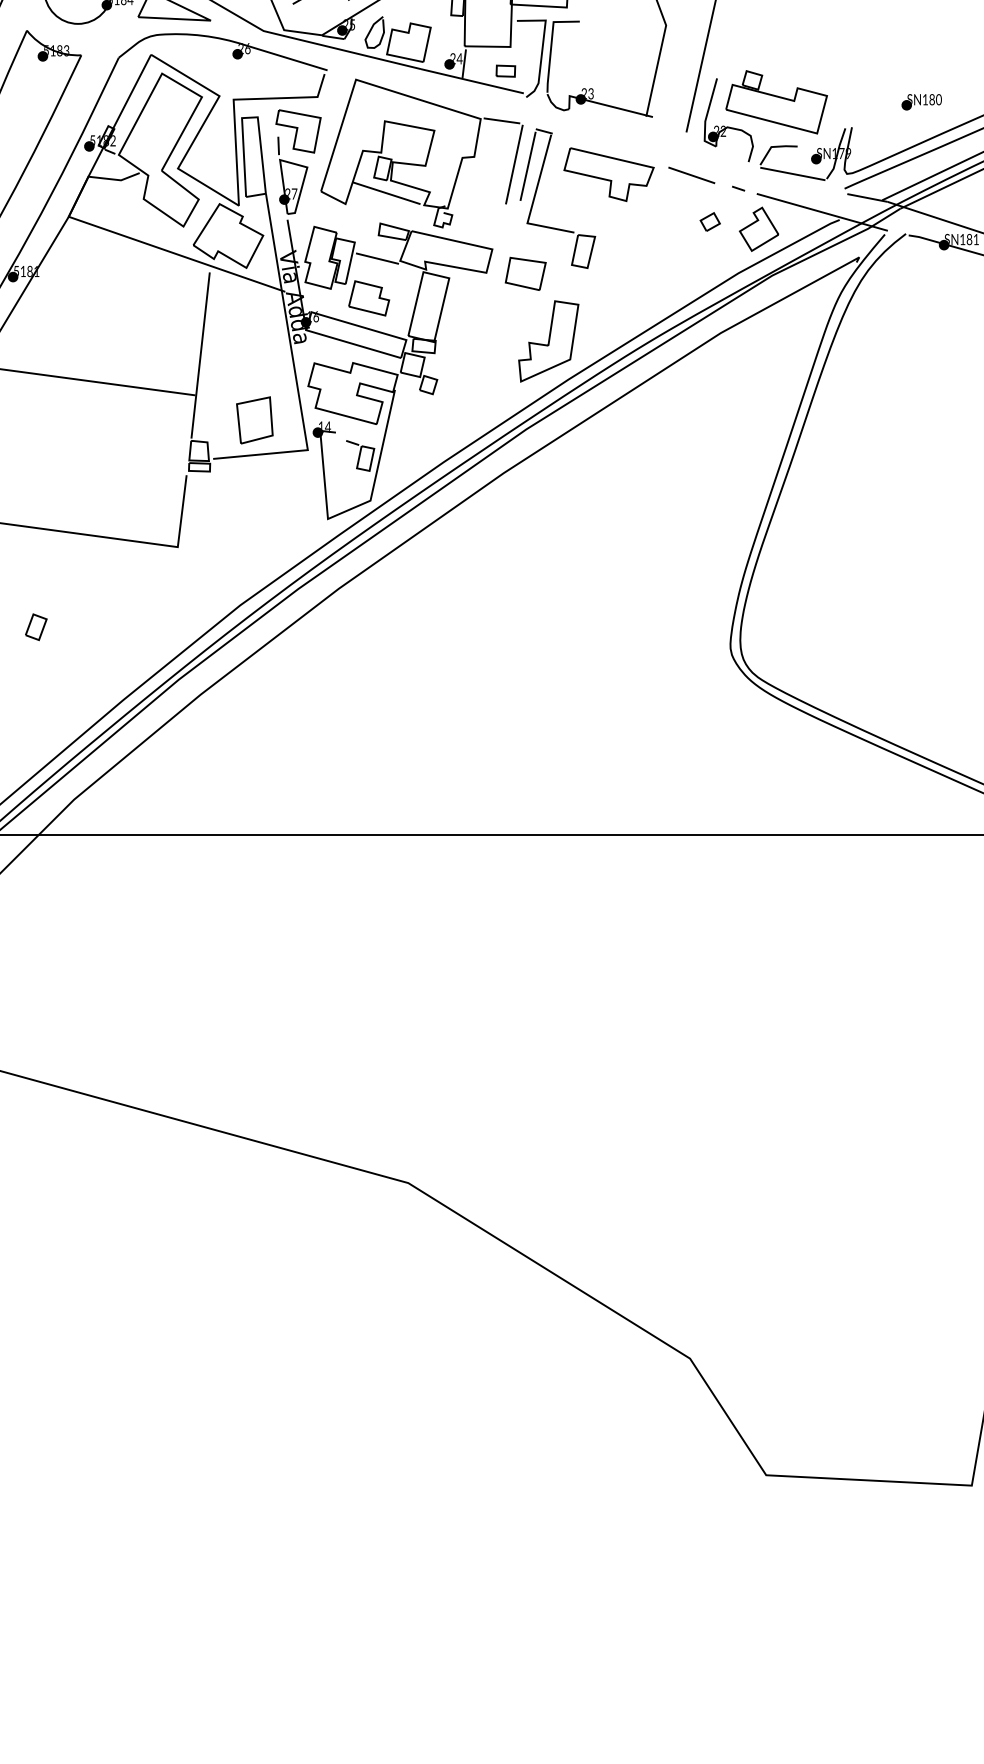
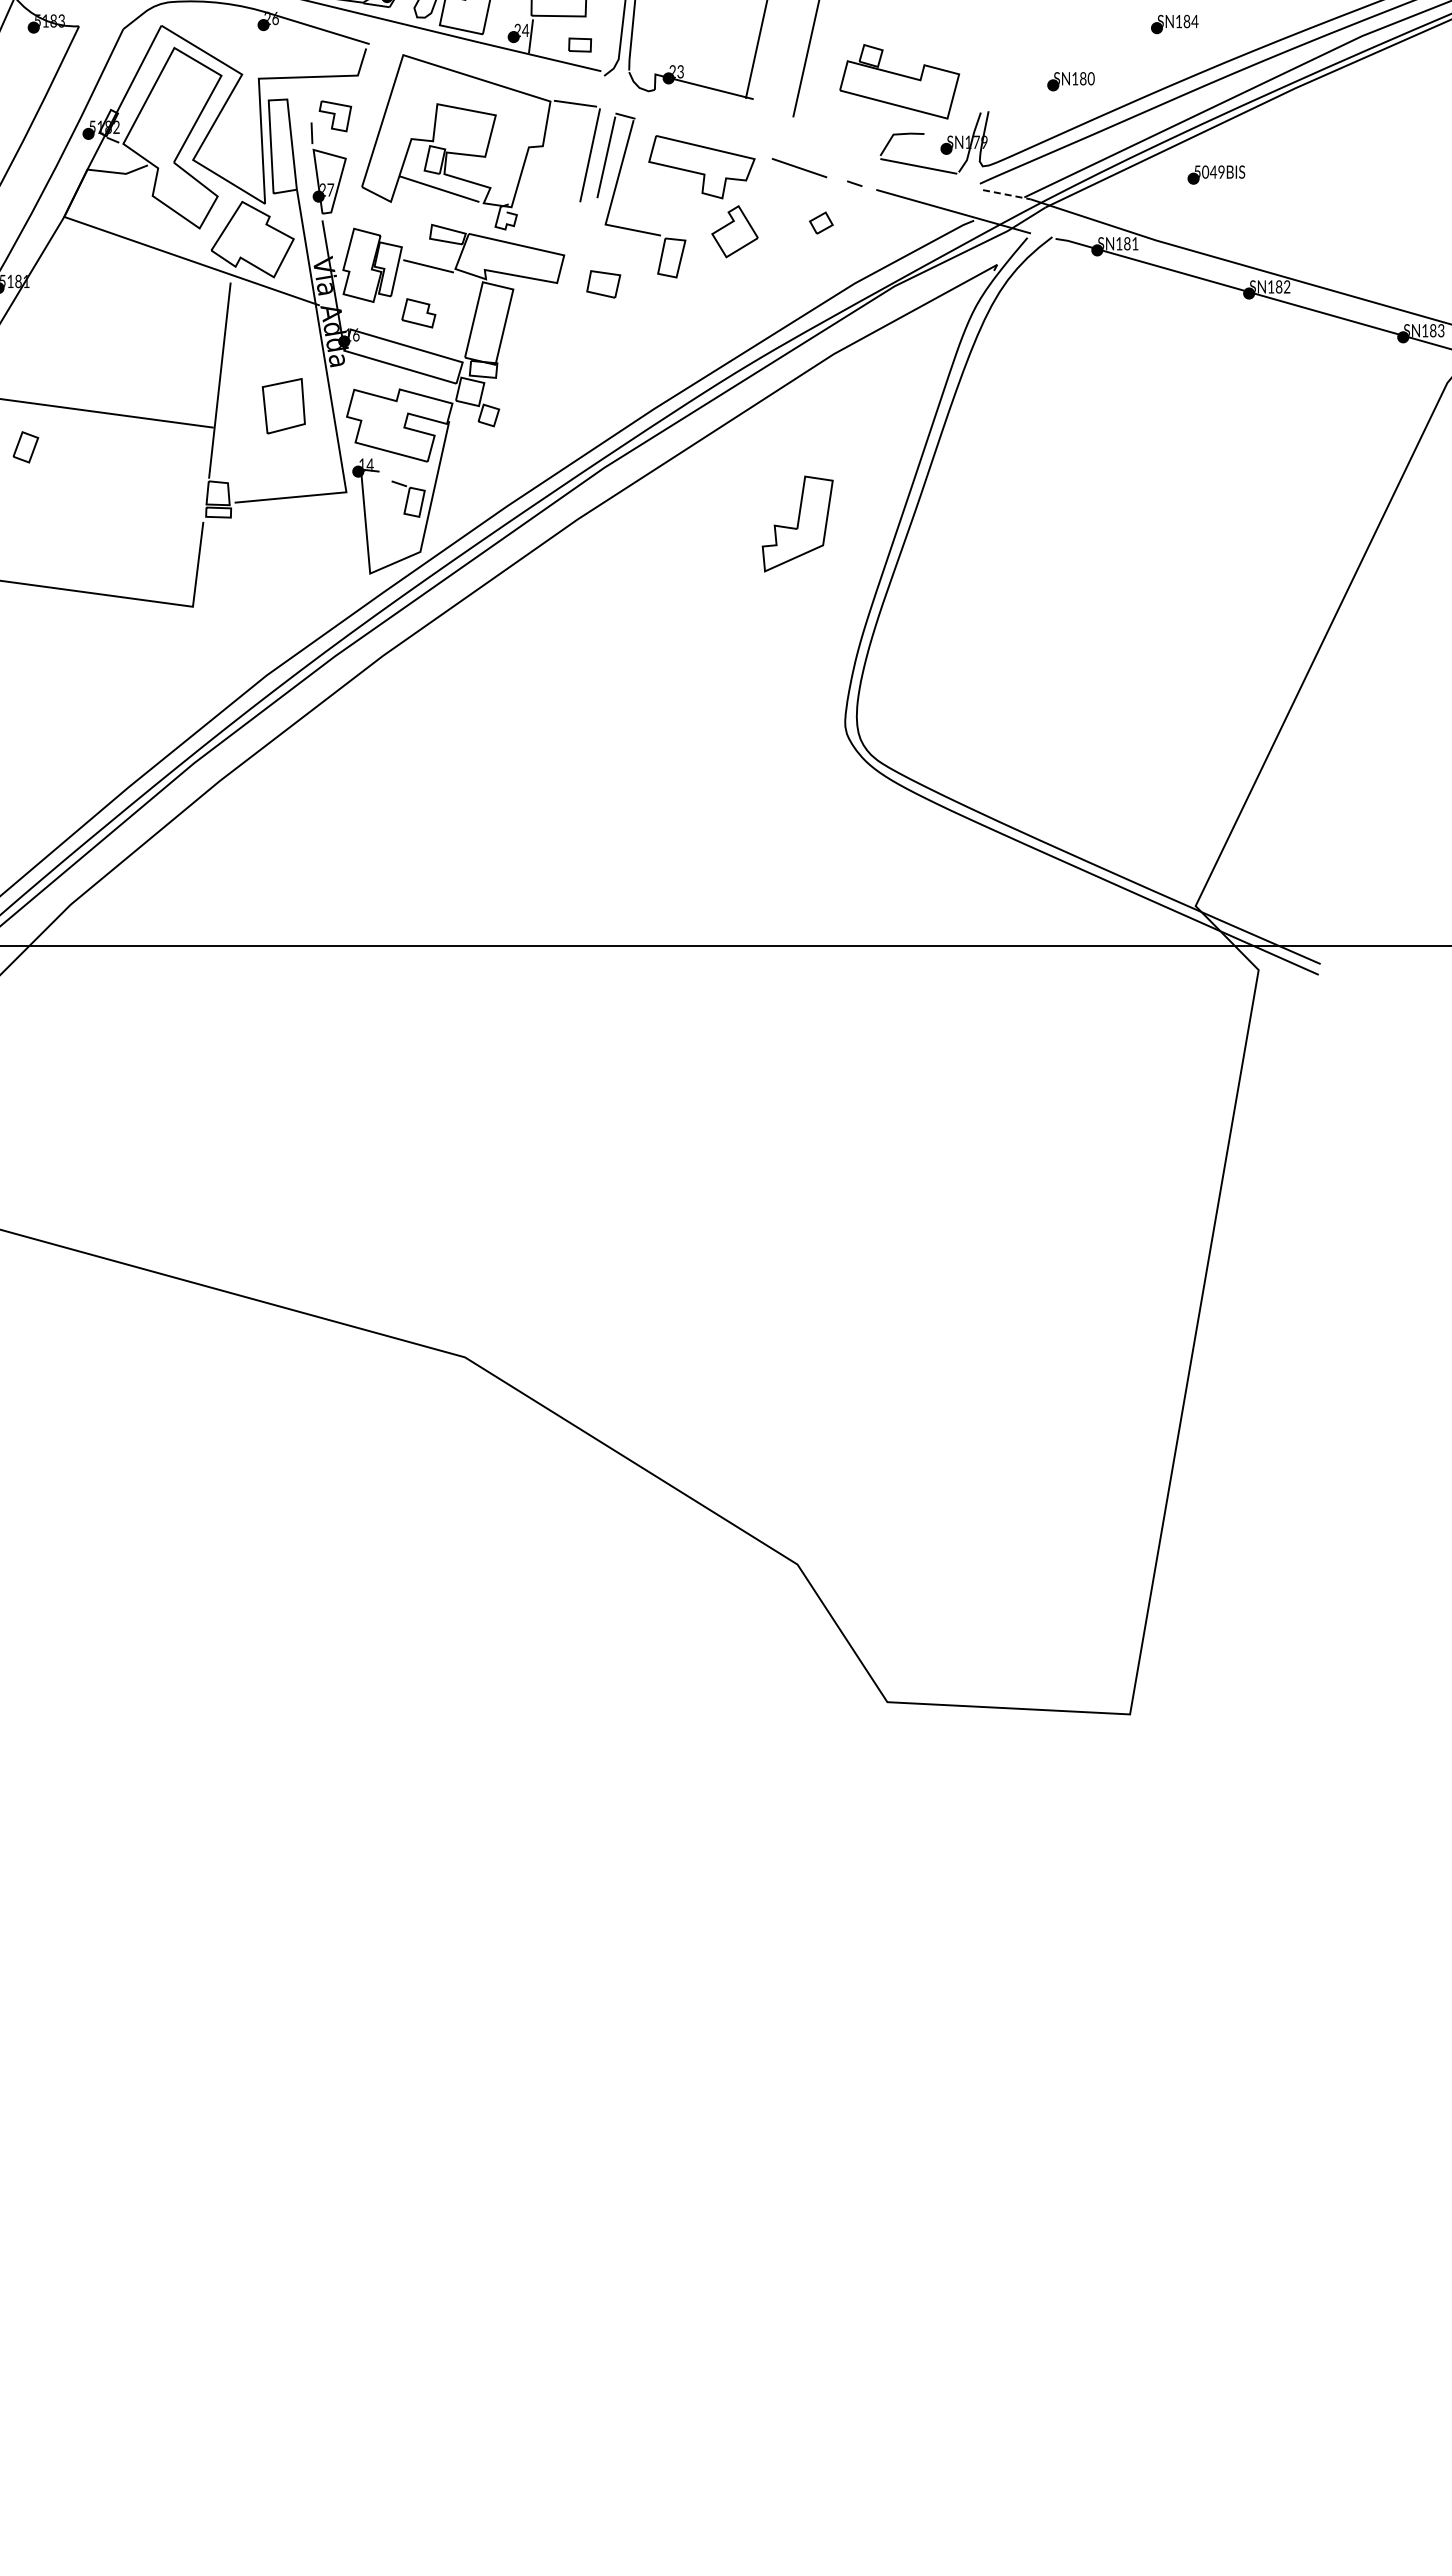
part: (728, 126) -> (842, 110), removed
part: (298, 131) -> (335, 116), size x0.6
line: (867, 197) -> (1007, 194), solid -> dashed
part: (758, 229) -> (734, 231), moved
part: (525, 274) -> (603, 284), size x0.7
part: (368, 298) -> (418, 313), size x0.7
part: (548, 340) -> (797, 523), moved
part: (254, 420) -> (283, 406), moved
part: (35, 627) -> (25, 447), moved

